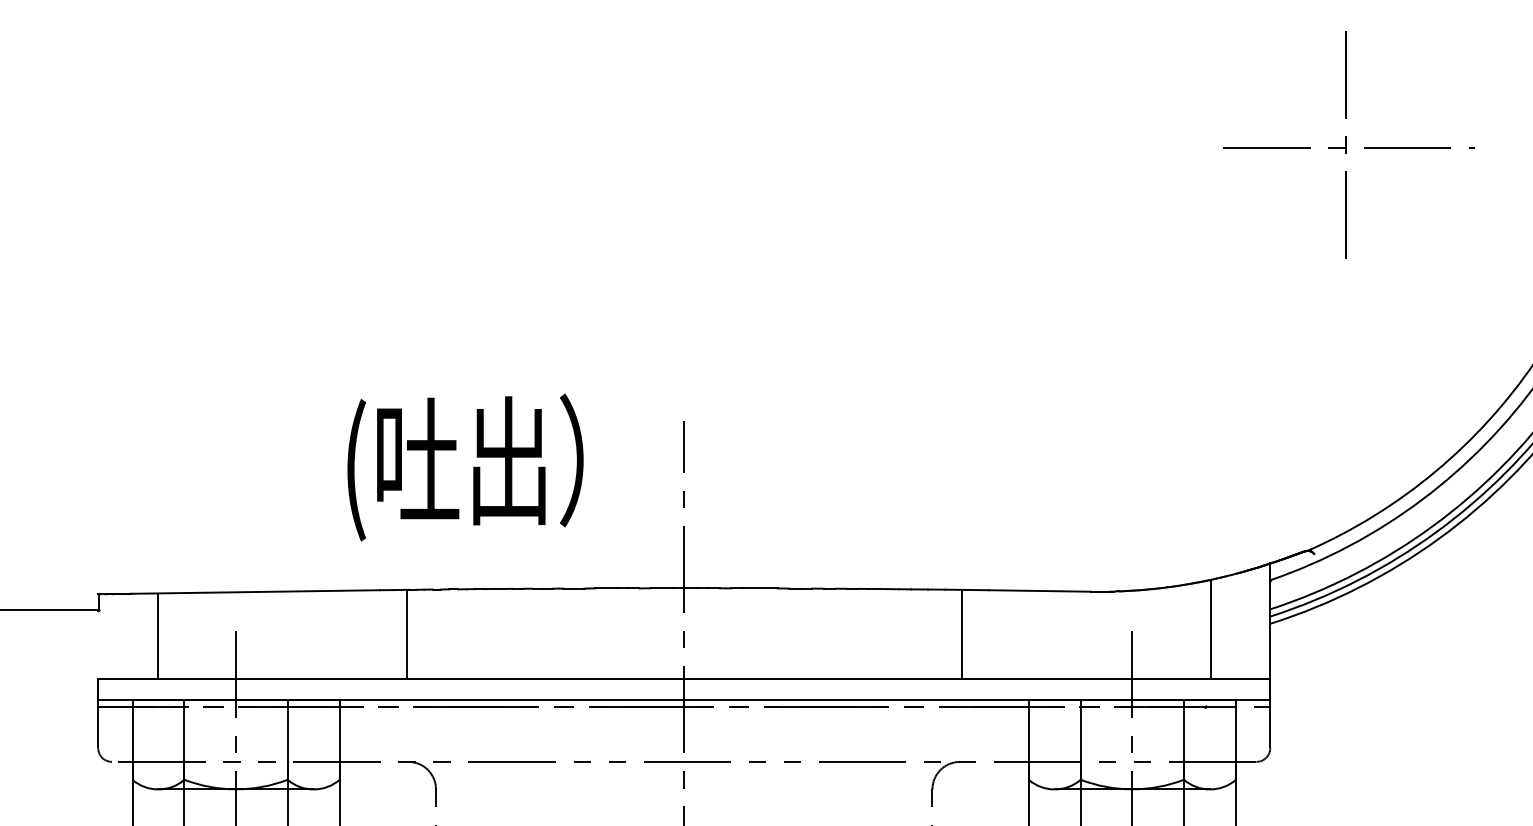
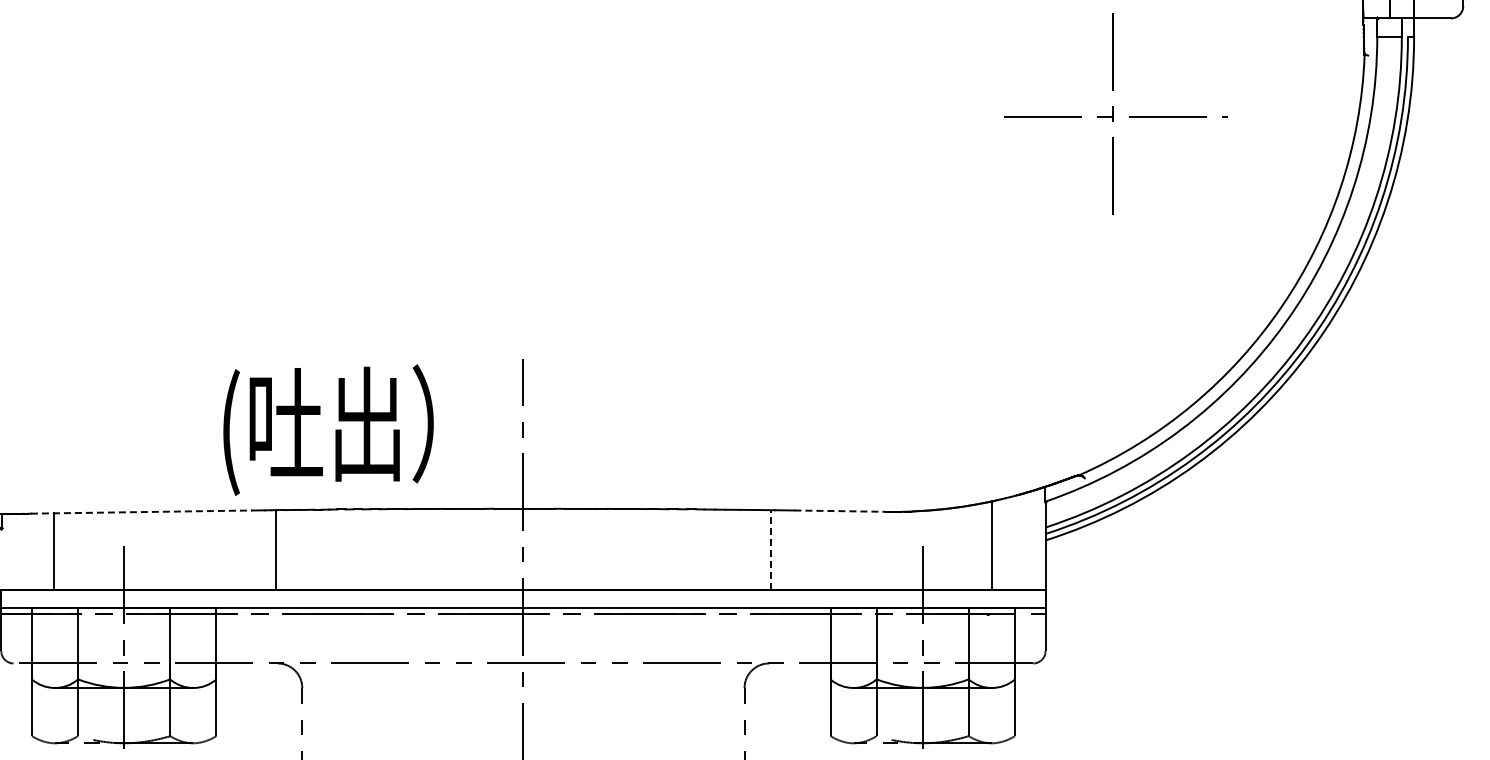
text: (465, 466) -> (328, 429), moved
line: (1040, 591) -> (840, 511), solid -> dashed
line: (255, 592) -> (141, 512), solid -> dashed
line: (961, 634) -> (770, 549), solid -> dashed

